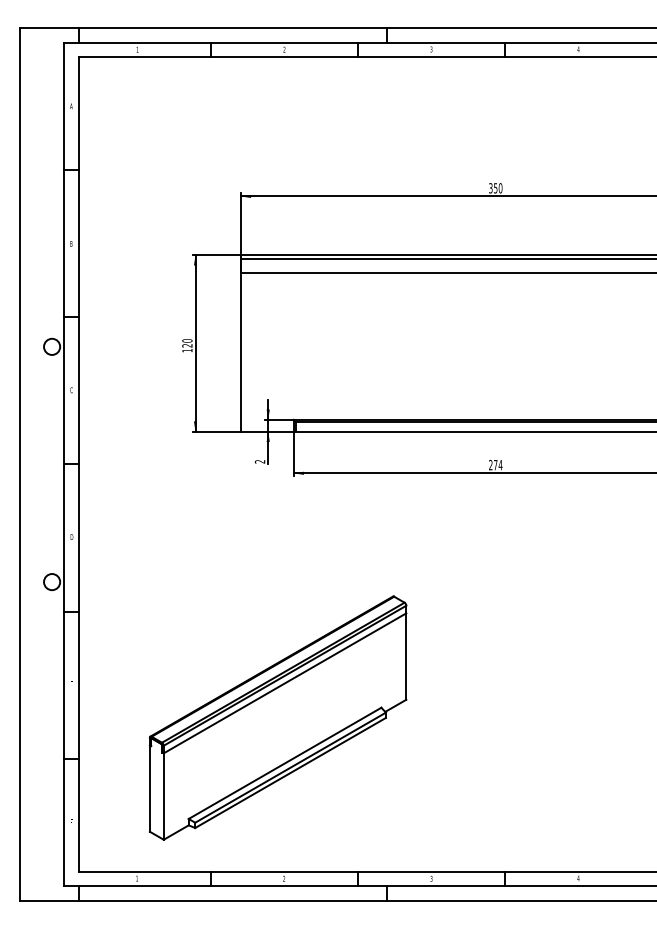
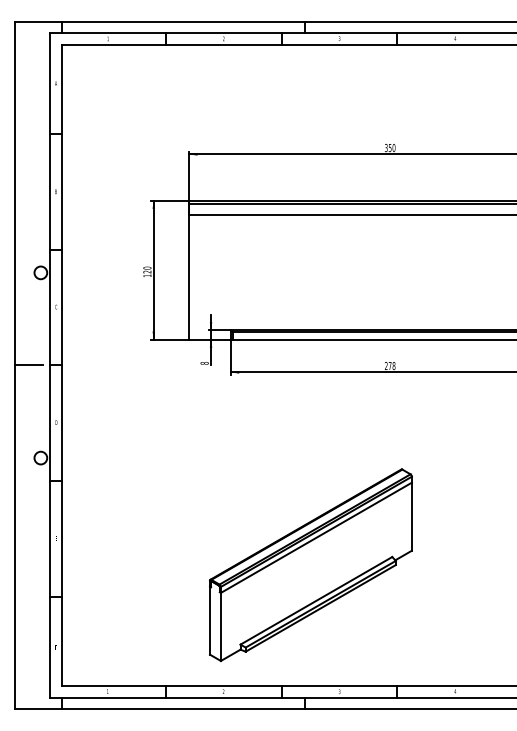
text: (260, 461) -> (204, 363), 2 -> 8
line: (37, 464) -> (29, 365), added
text: (500, 465) -> (393, 366), 274 -> 278
part: (277, 717) -> (310, 564), moved

